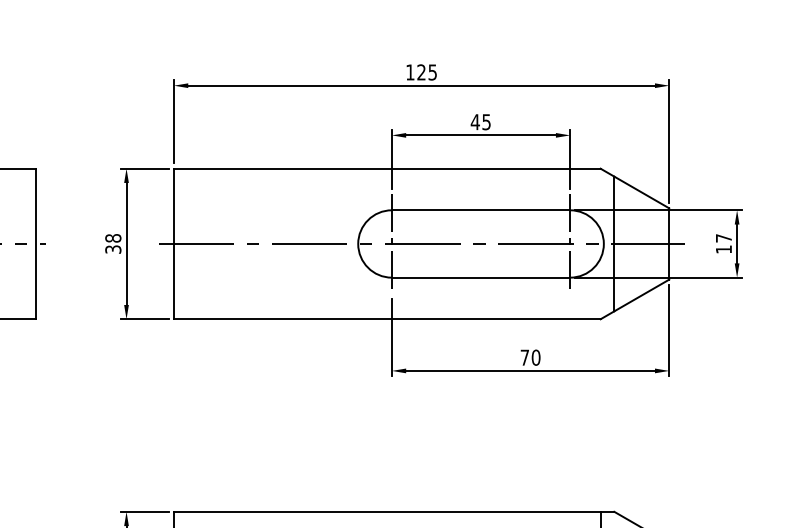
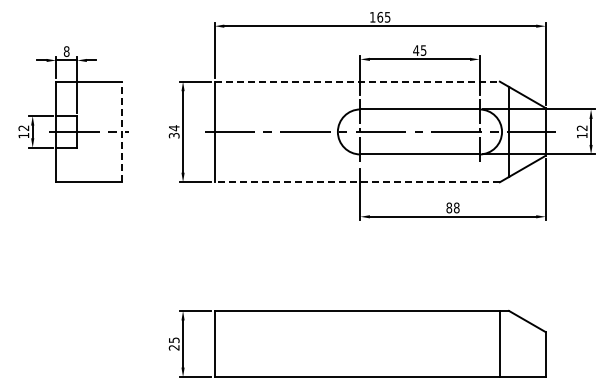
text: (421, 72) -> (380, 17), 125 -> 165
line: (387, 168) -> (357, 81), solid -> dashed
text: (722, 237) -> (581, 127), 17 -> 12
text: (112, 238) -> (173, 128), 38 -> 34
line: (35, 243) -> (122, 131), solid -> dashed
line: (387, 319) -> (357, 182), solid -> dashed
text: (529, 357) -> (452, 207), 70 -> 88

